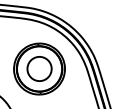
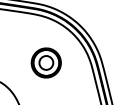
part: (39, 68) -> (46, 62), size x0.6

